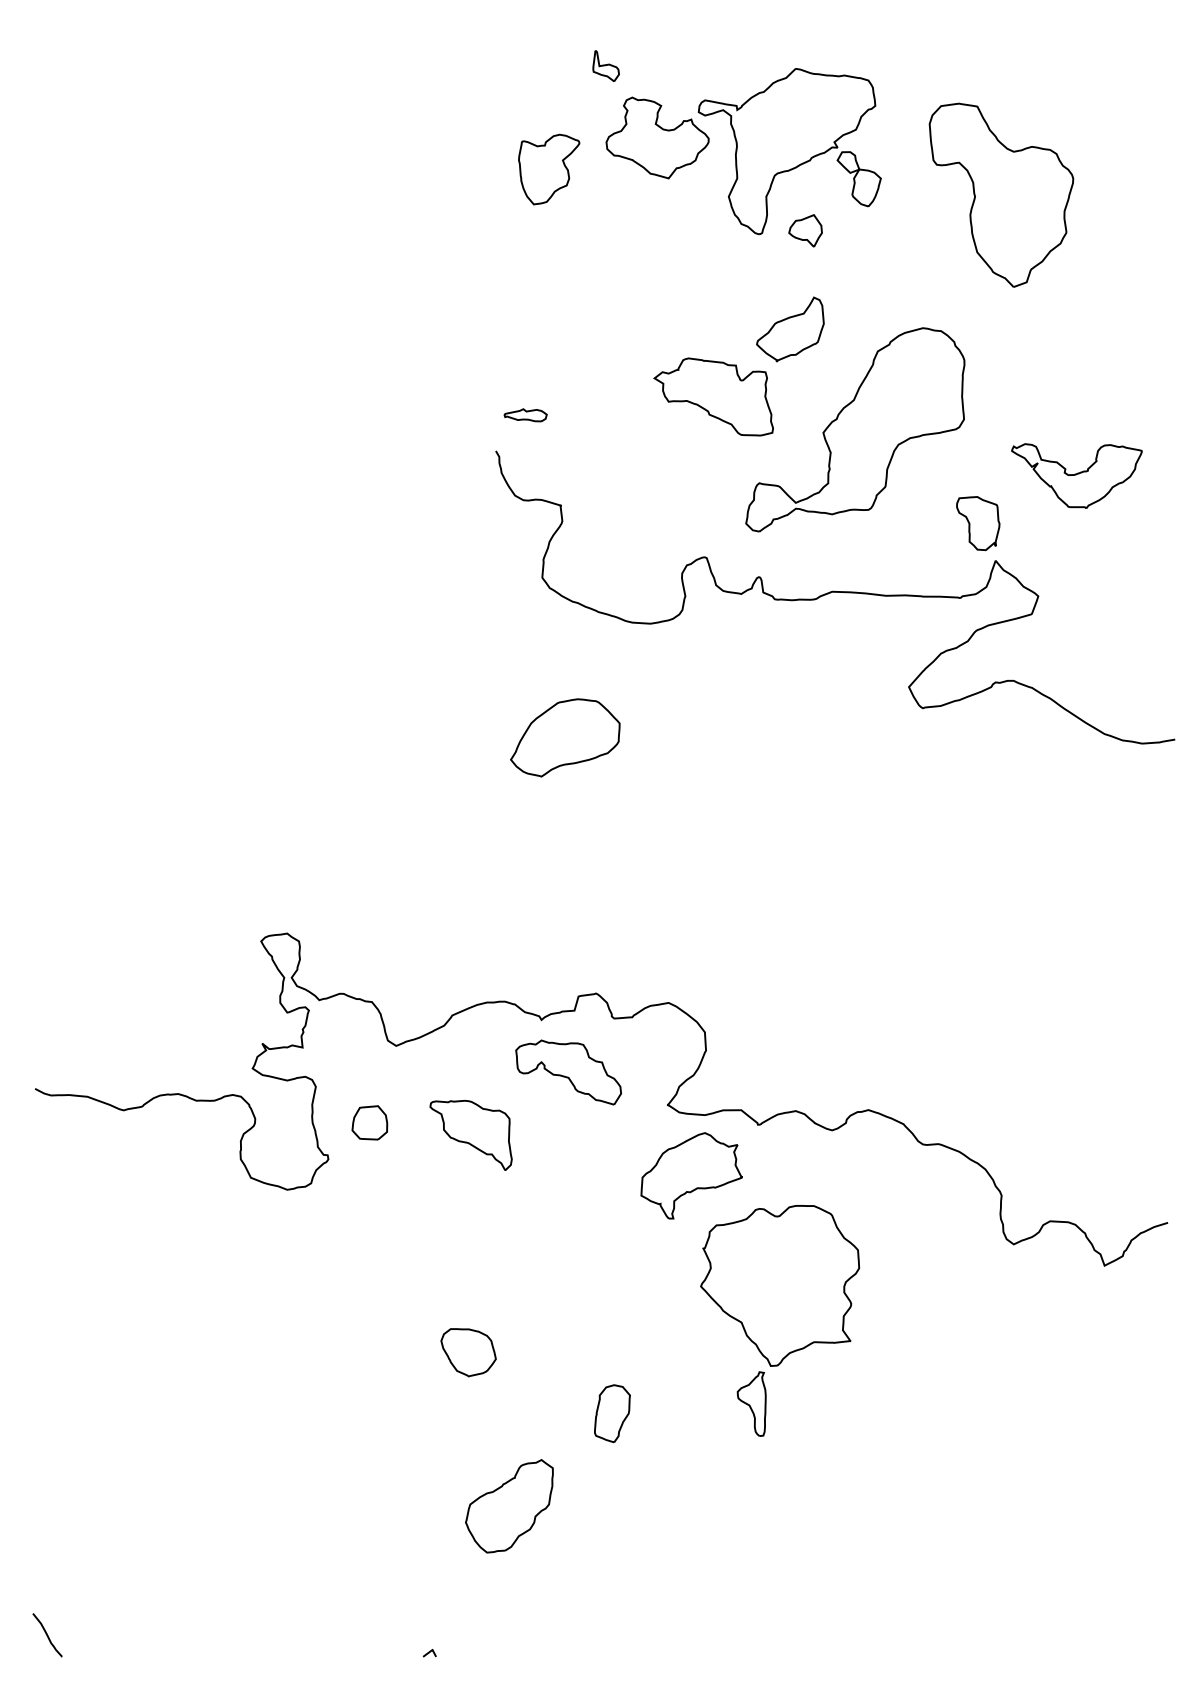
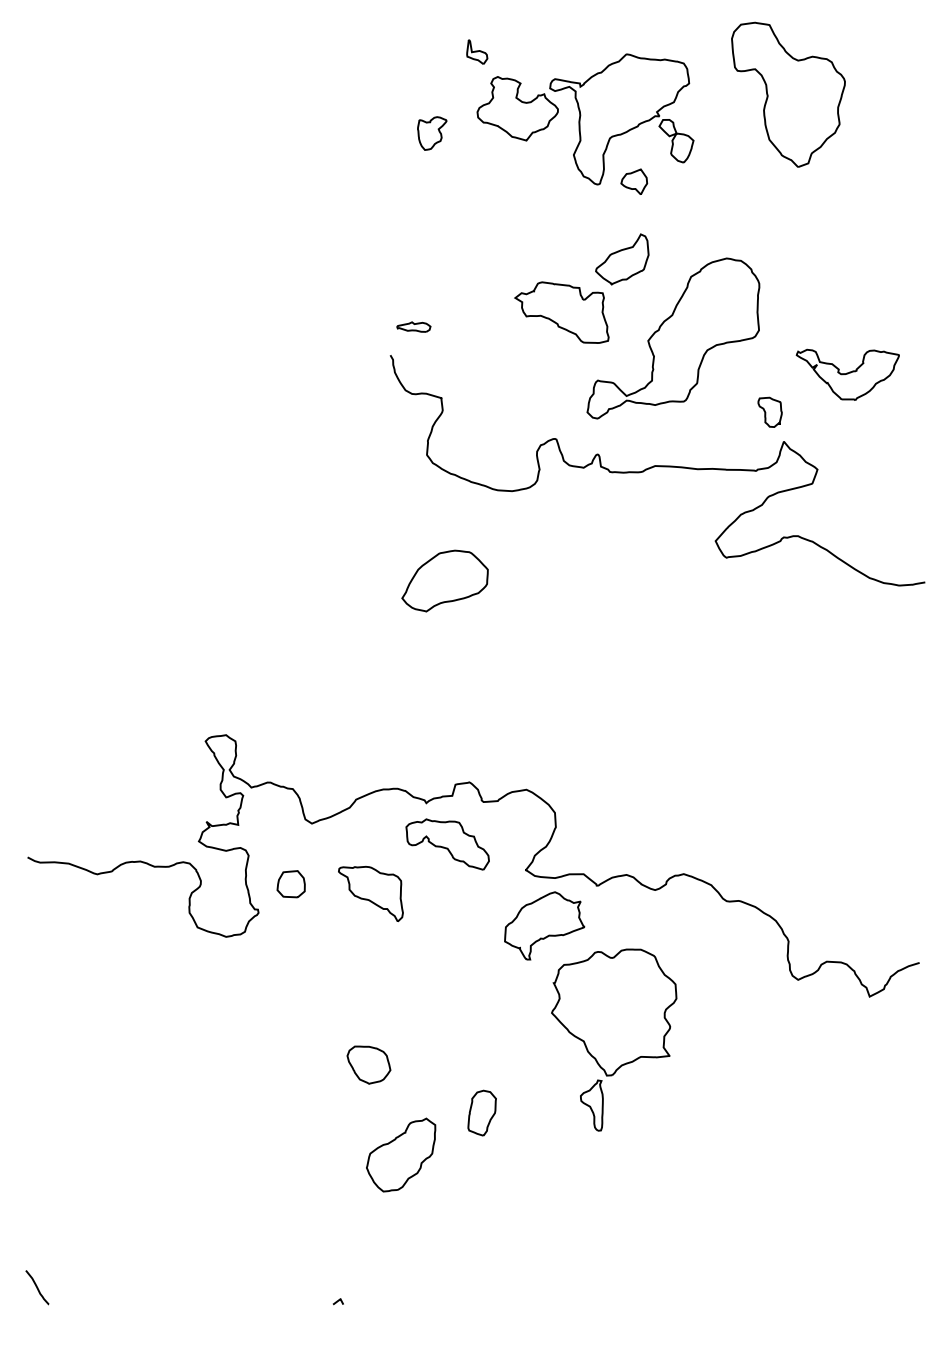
part: (548, 169) -> (431, 133), size x0.6
part: (1001, 194) -> (788, 94), moved
part: (977, 523) -> (769, 412), size x0.7
part: (509, 1505) -> (401, 1154), moved

